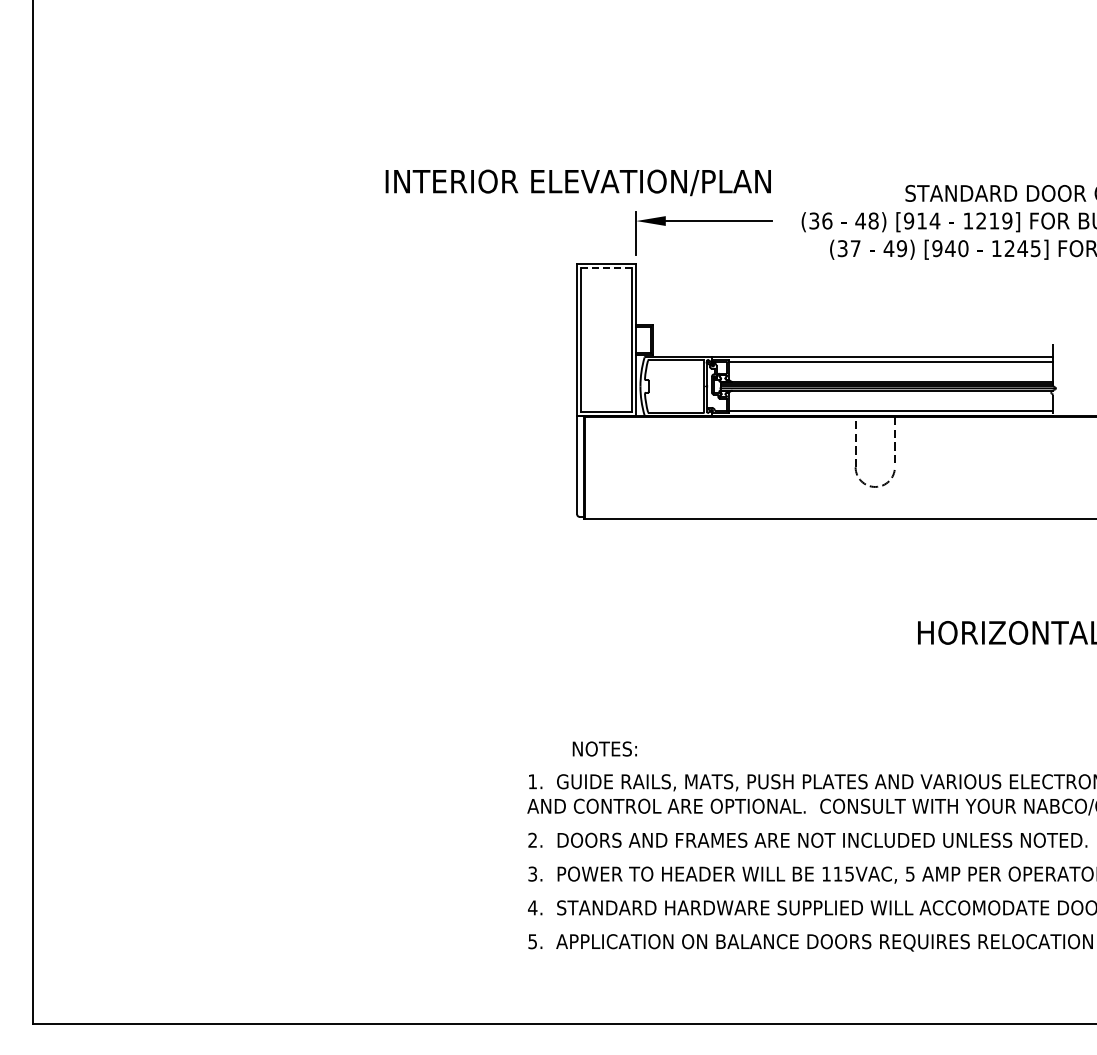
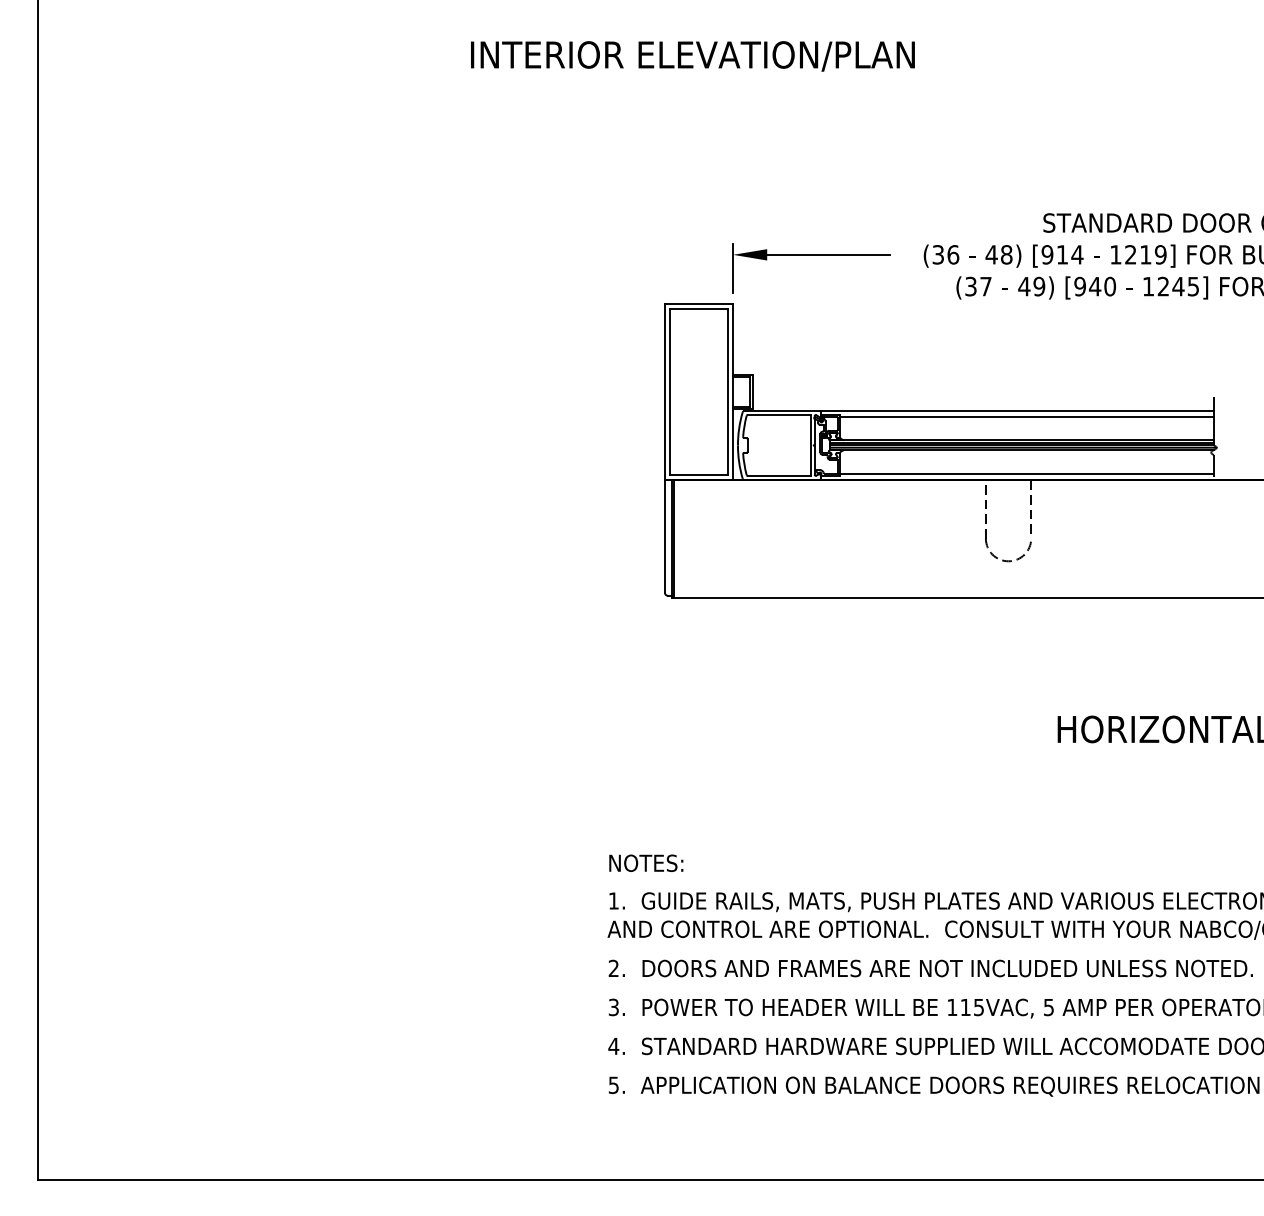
text: (577, 182) -> (691, 56), moved
line: (606, 268) -> (698, 309), dashed -> solid
text: (604, 748) -> (645, 862), moved

